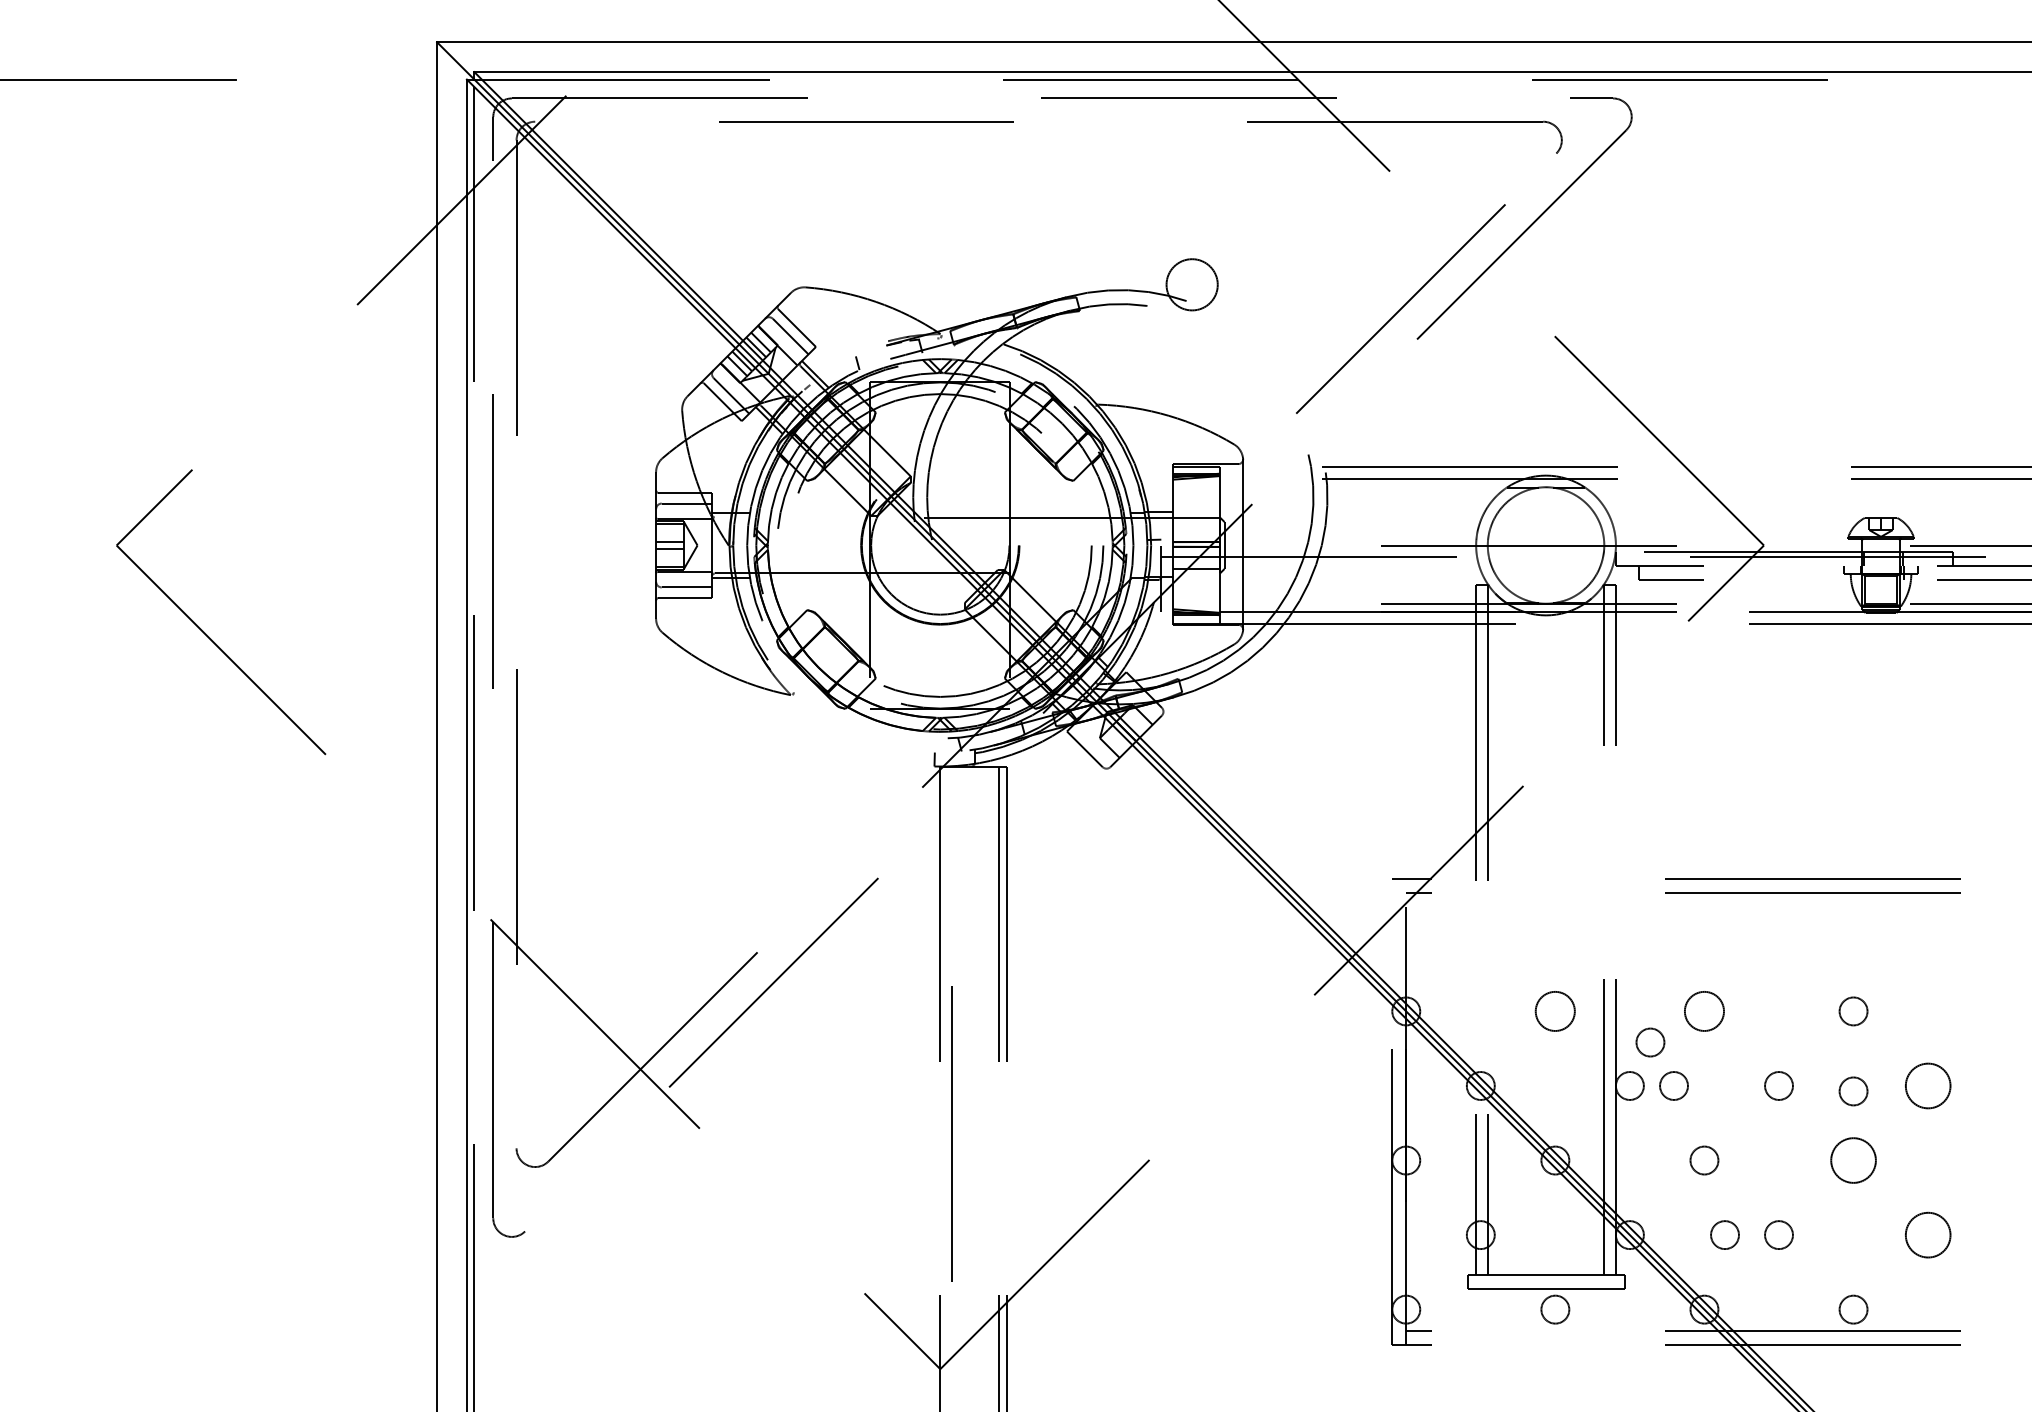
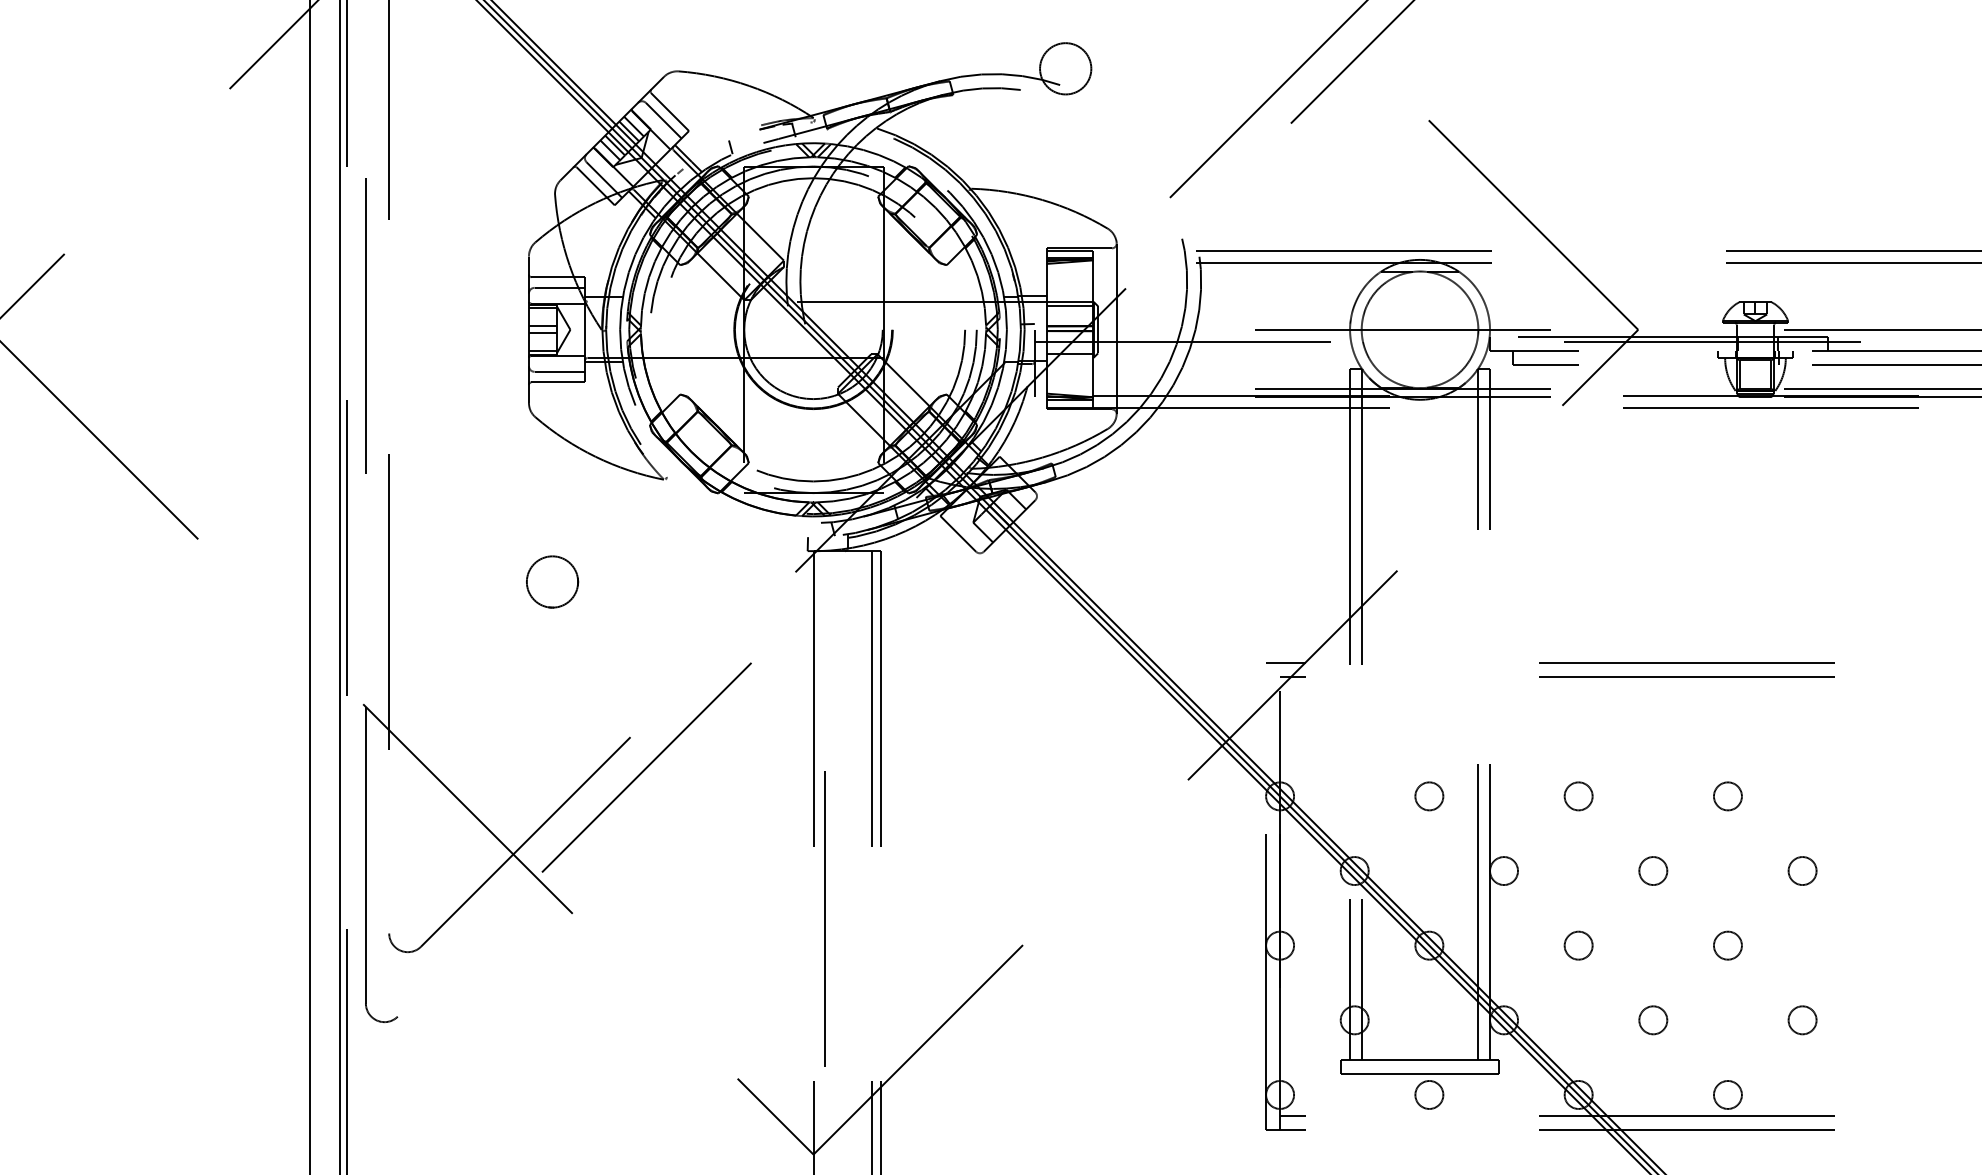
line: (1196, 521) -> (1070, 305), added
circle: (679, 796) -> (552, 581), added
circle: (1555, 1011) -> (1429, 796), size x0.71
circle: (1704, 1011) -> (1578, 796), size x0.71
circle: (1650, 1042) -> (1524, 827), removed
circle: (1673, 1085) -> (1547, 870), removed
circle: (1927, 1085) -> (1801, 870), size x0.62
circle: (1853, 1091) -> (1727, 876), removed
circle: (1853, 1160) -> (1727, 945), size x0.62
circle: (1724, 1234) -> (1598, 1019), removed
circle: (1927, 1234) -> (1801, 1019), size x0.62

